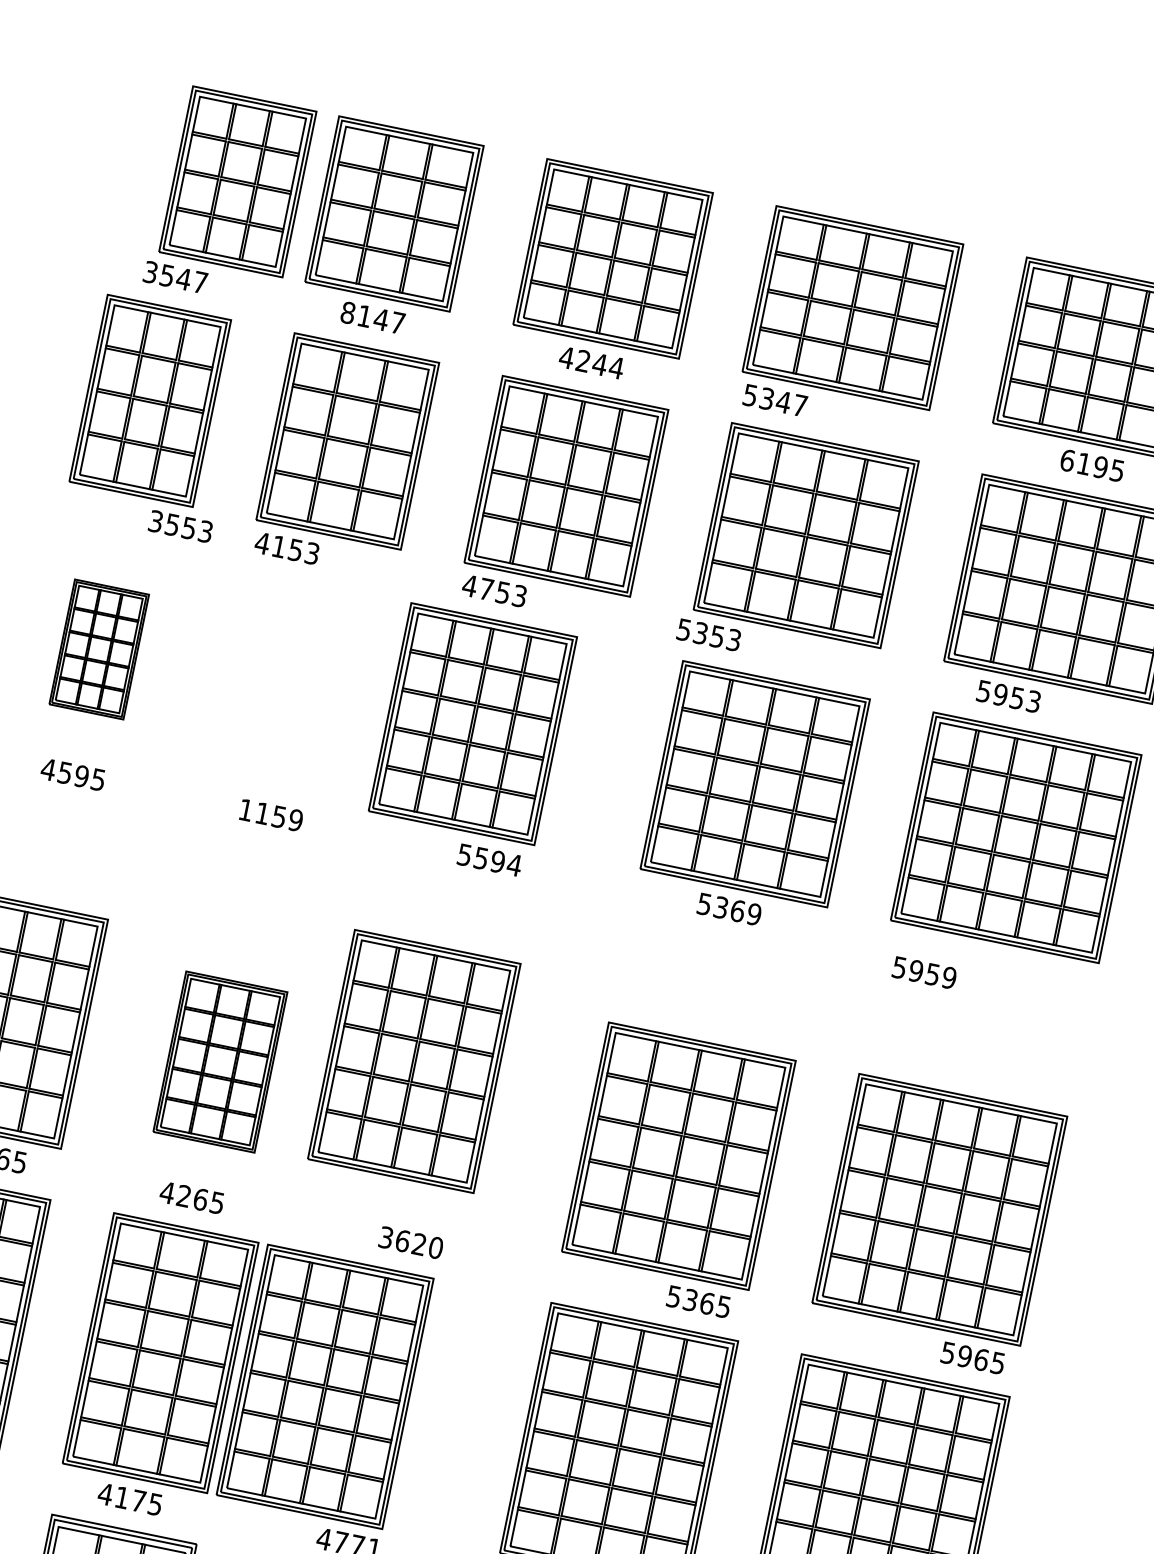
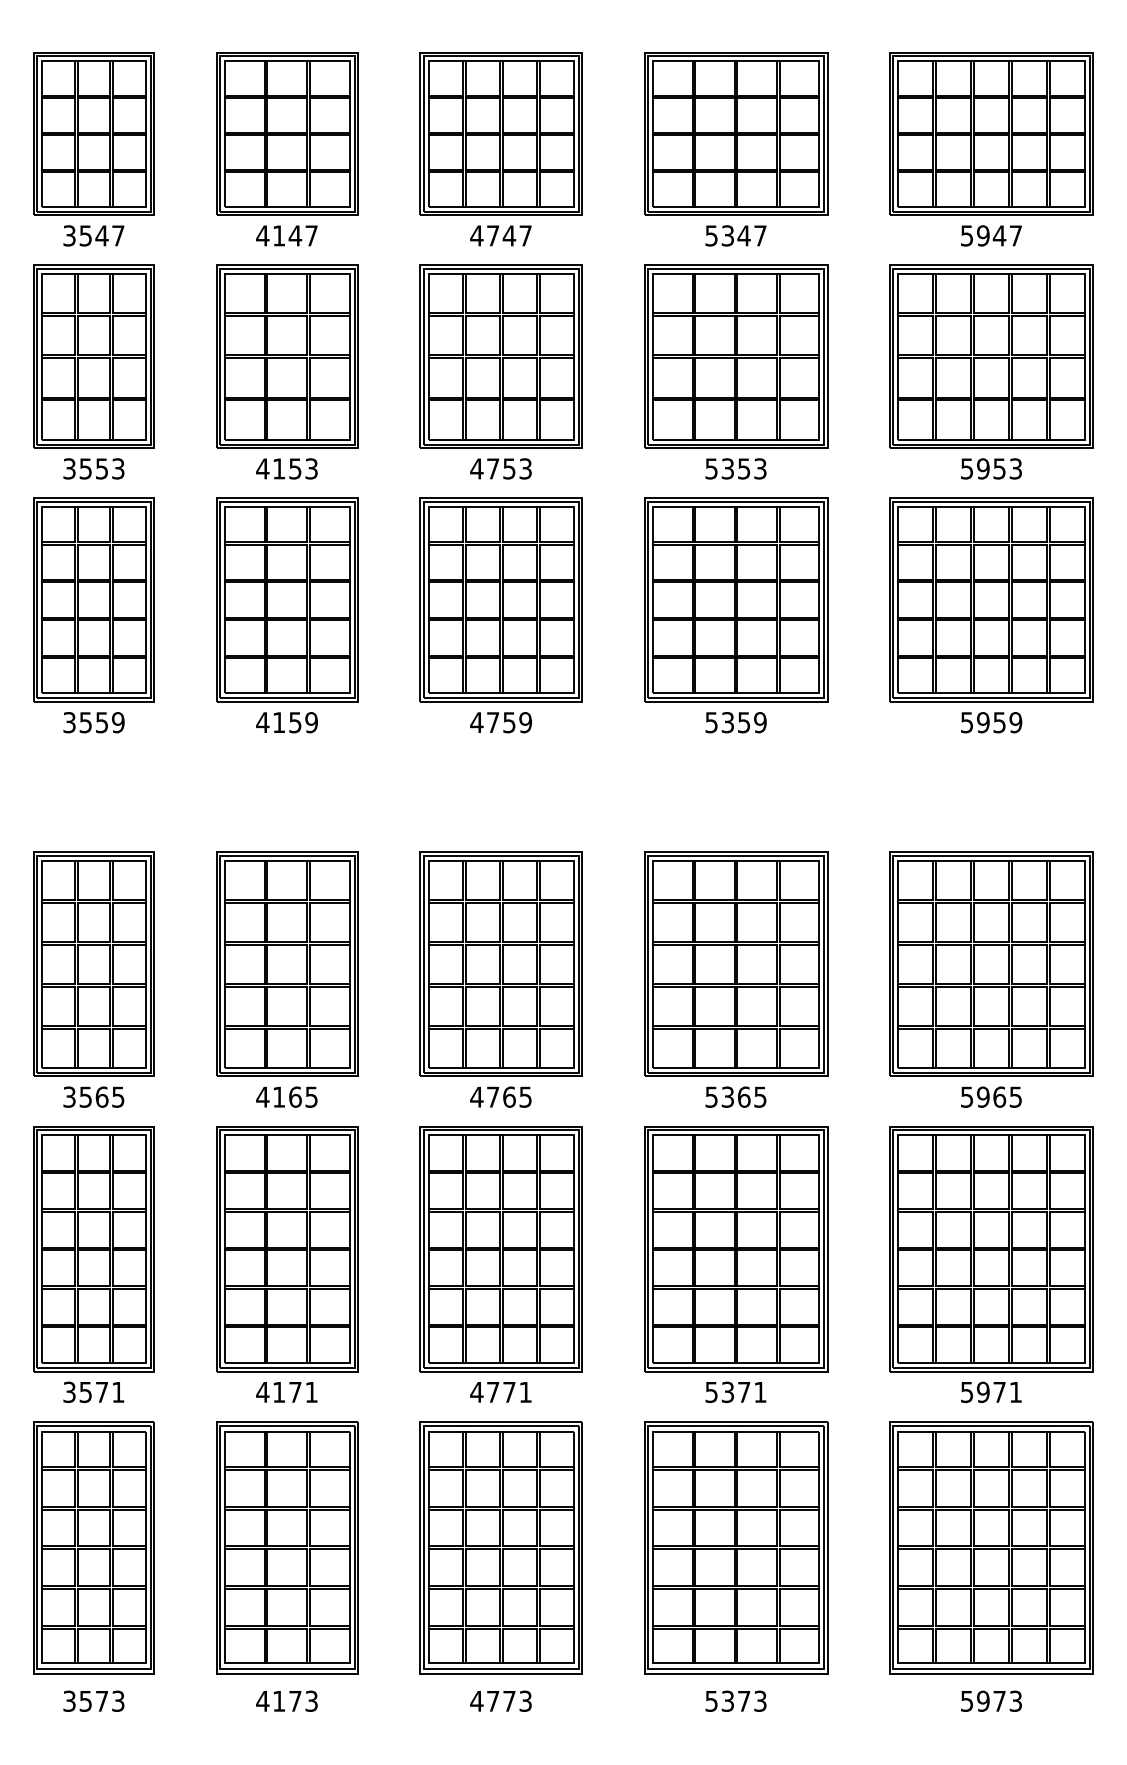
part: (237, 181) -> (93, 133), moved
text: (347, 312) -> (262, 235), 8147 -> 4147
text: (600, 364) -> (509, 235), 4244 -> 4747
text: (774, 400) -> (735, 235), moved
text: (1091, 465) -> (990, 235), 6195 -> 5947
text: (180, 526) -> (93, 468), moved
text: (286, 547) -> (286, 468), moved
text: (494, 590) -> (500, 468), moved
text: (708, 634) -> (735, 468), moved
part: (98, 648) -> (93, 599), size x1.67
part: (297, 689) -> (287, 599), added
text: (1008, 696) -> (991, 468), moved
part: (472, 723) -> (500, 599), moved
text: (73, 774) -> (93, 722), 4595 -> 3559
text: (245, 809) -> (262, 722), 1159 -> 4159
text: (489, 860) -> (501, 722), 5594 -> 4759
text: (738, 911) -> (744, 722), 5369 -> 5359
text: (924, 972) -> (991, 722), moved
part: (413, 1060) -> (500, 963), moved
part: (220, 1061) -> (287, 963), size x1.43
text: (183, 1195) -> (278, 1096), 4265 -> 4165
text: (411, 1242) -> (501, 1096), 3620 -> 4765
text: (698, 1301) -> (735, 1096), moved
text: (973, 1357) -> (991, 1096), moved
part: (324, 1387) -> (500, 1249), moved
text: (155, 1504) -> (311, 1392), 4175 -> 4171

